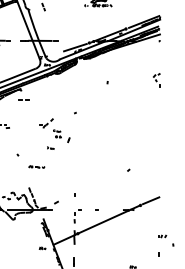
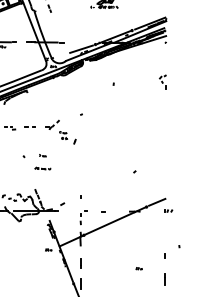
line: (22, 99) -> (28, 126), moved
part: (50, 147) -> (42, 155), moved
part: (162, 235) -> (168, 210), moved

